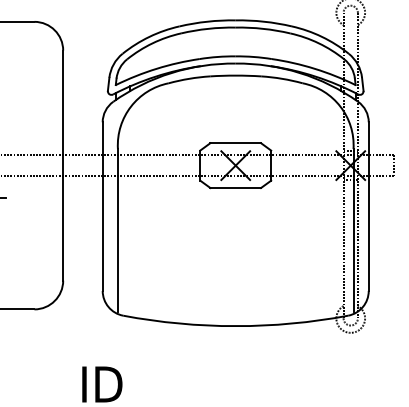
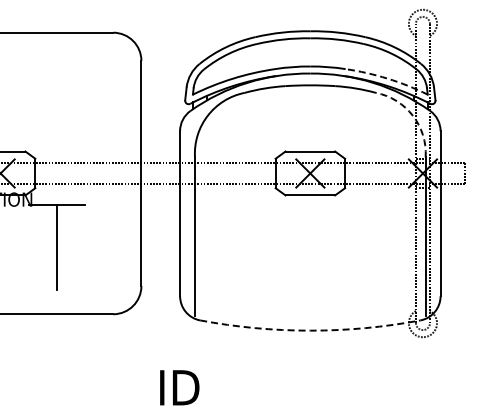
arc: (314, 68) -> (387, 78), solid -> dashed
arc: (340, 106) -> (412, 115), solid -> dashed
arc: (235, 325) -> (310, 330), solid -> dashed

